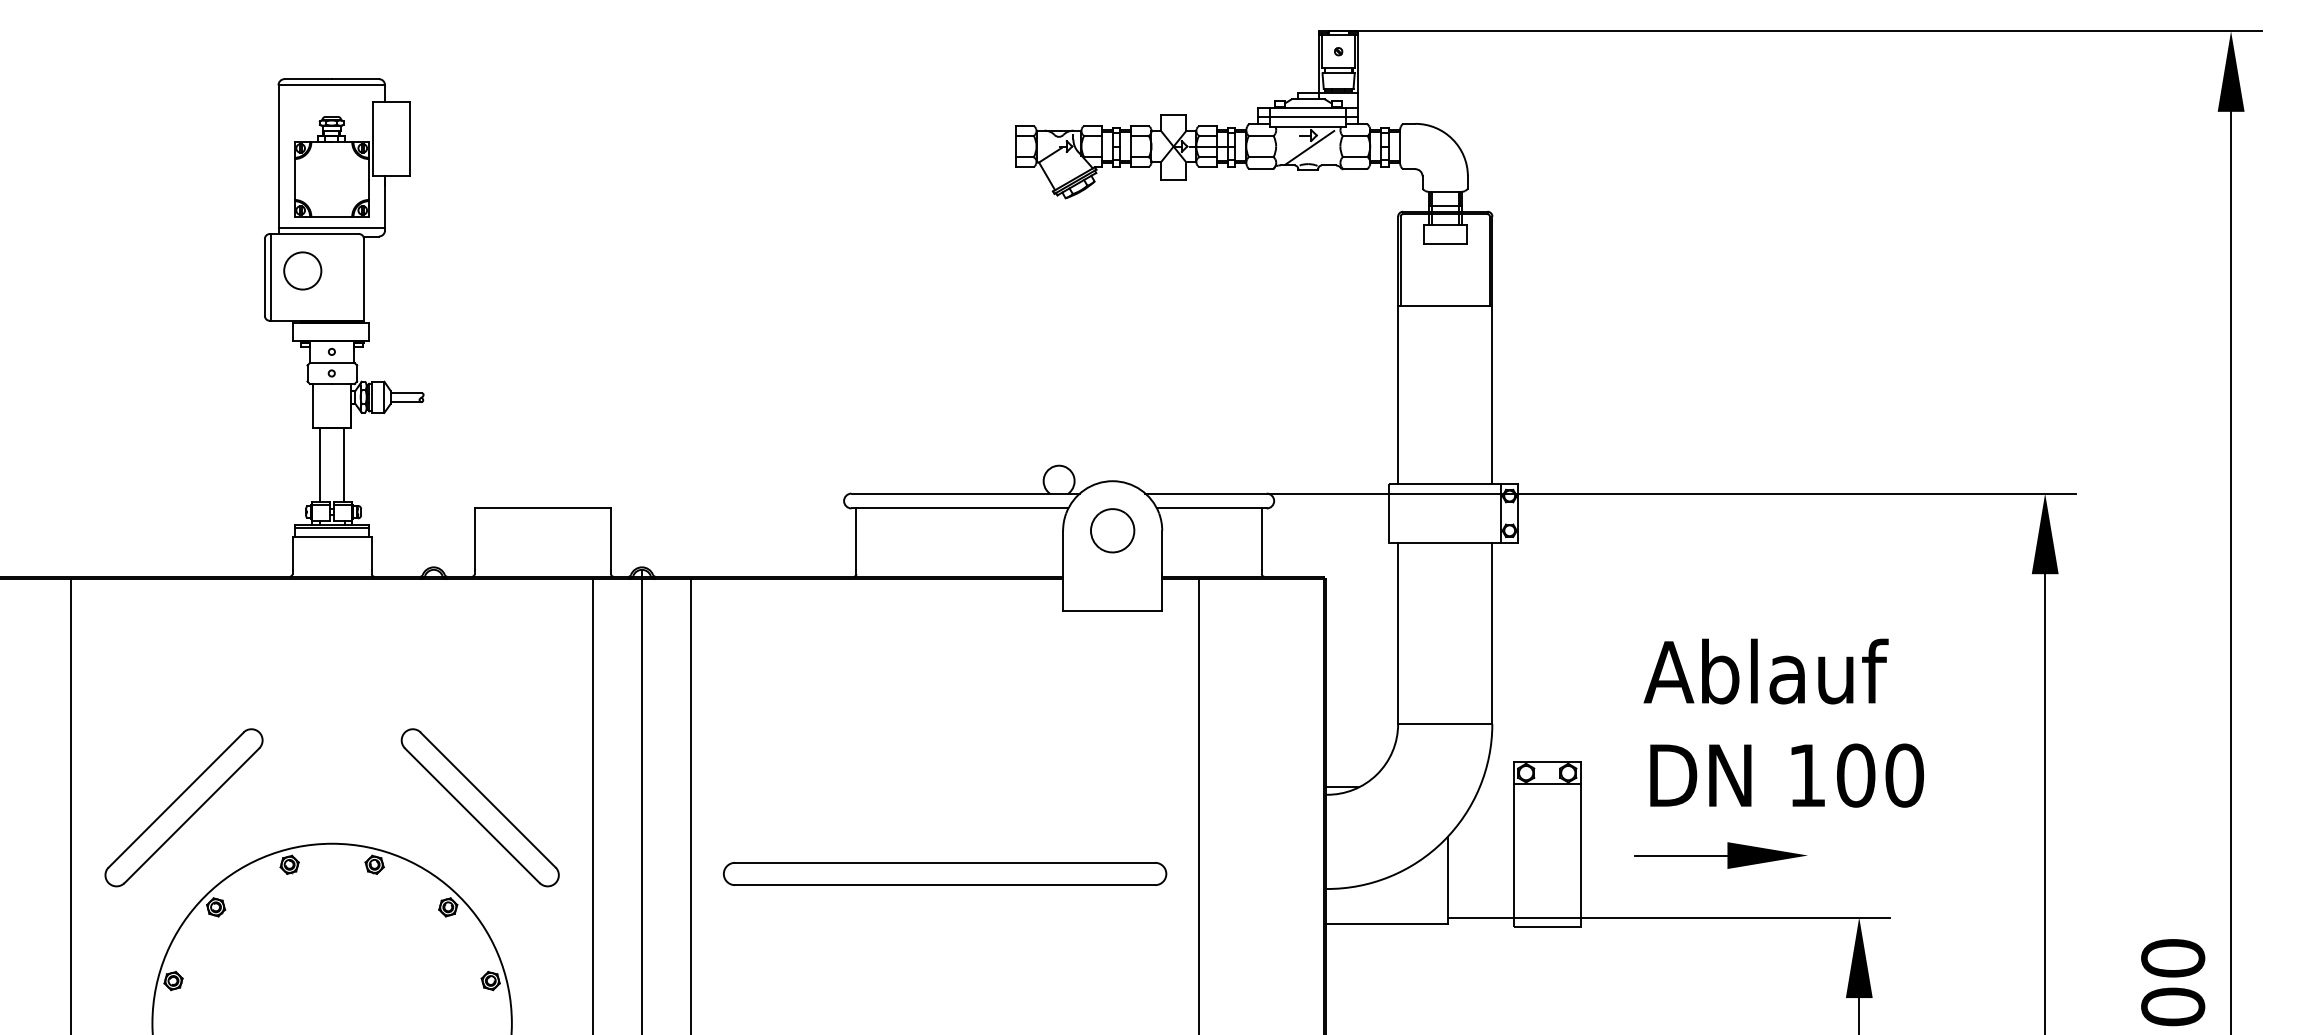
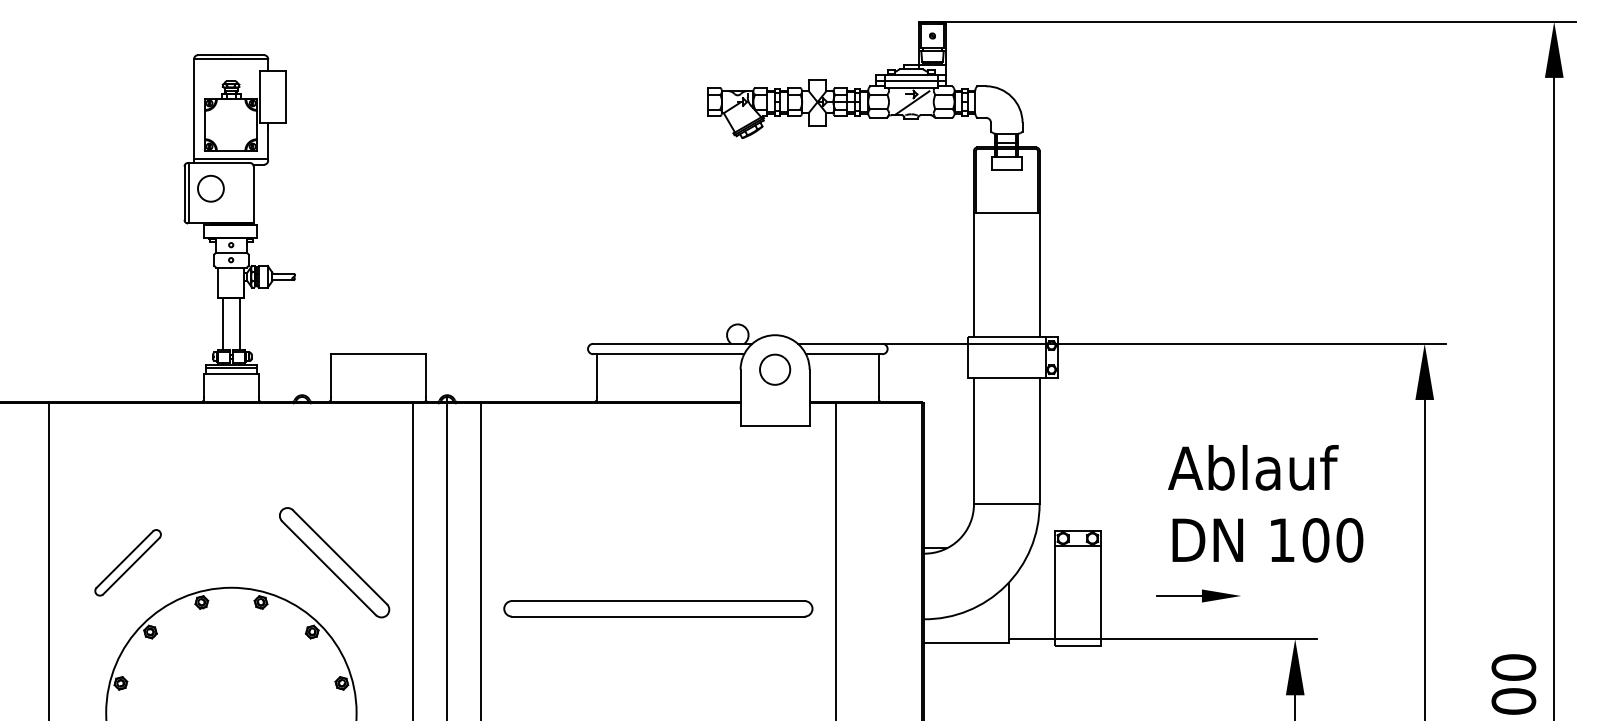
text: (1783, 722) -> (1265, 503), moved
part: (183, 807) -> (127, 562), size x0.6
part: (1720, 854) -> (1198, 595), size x0.7

